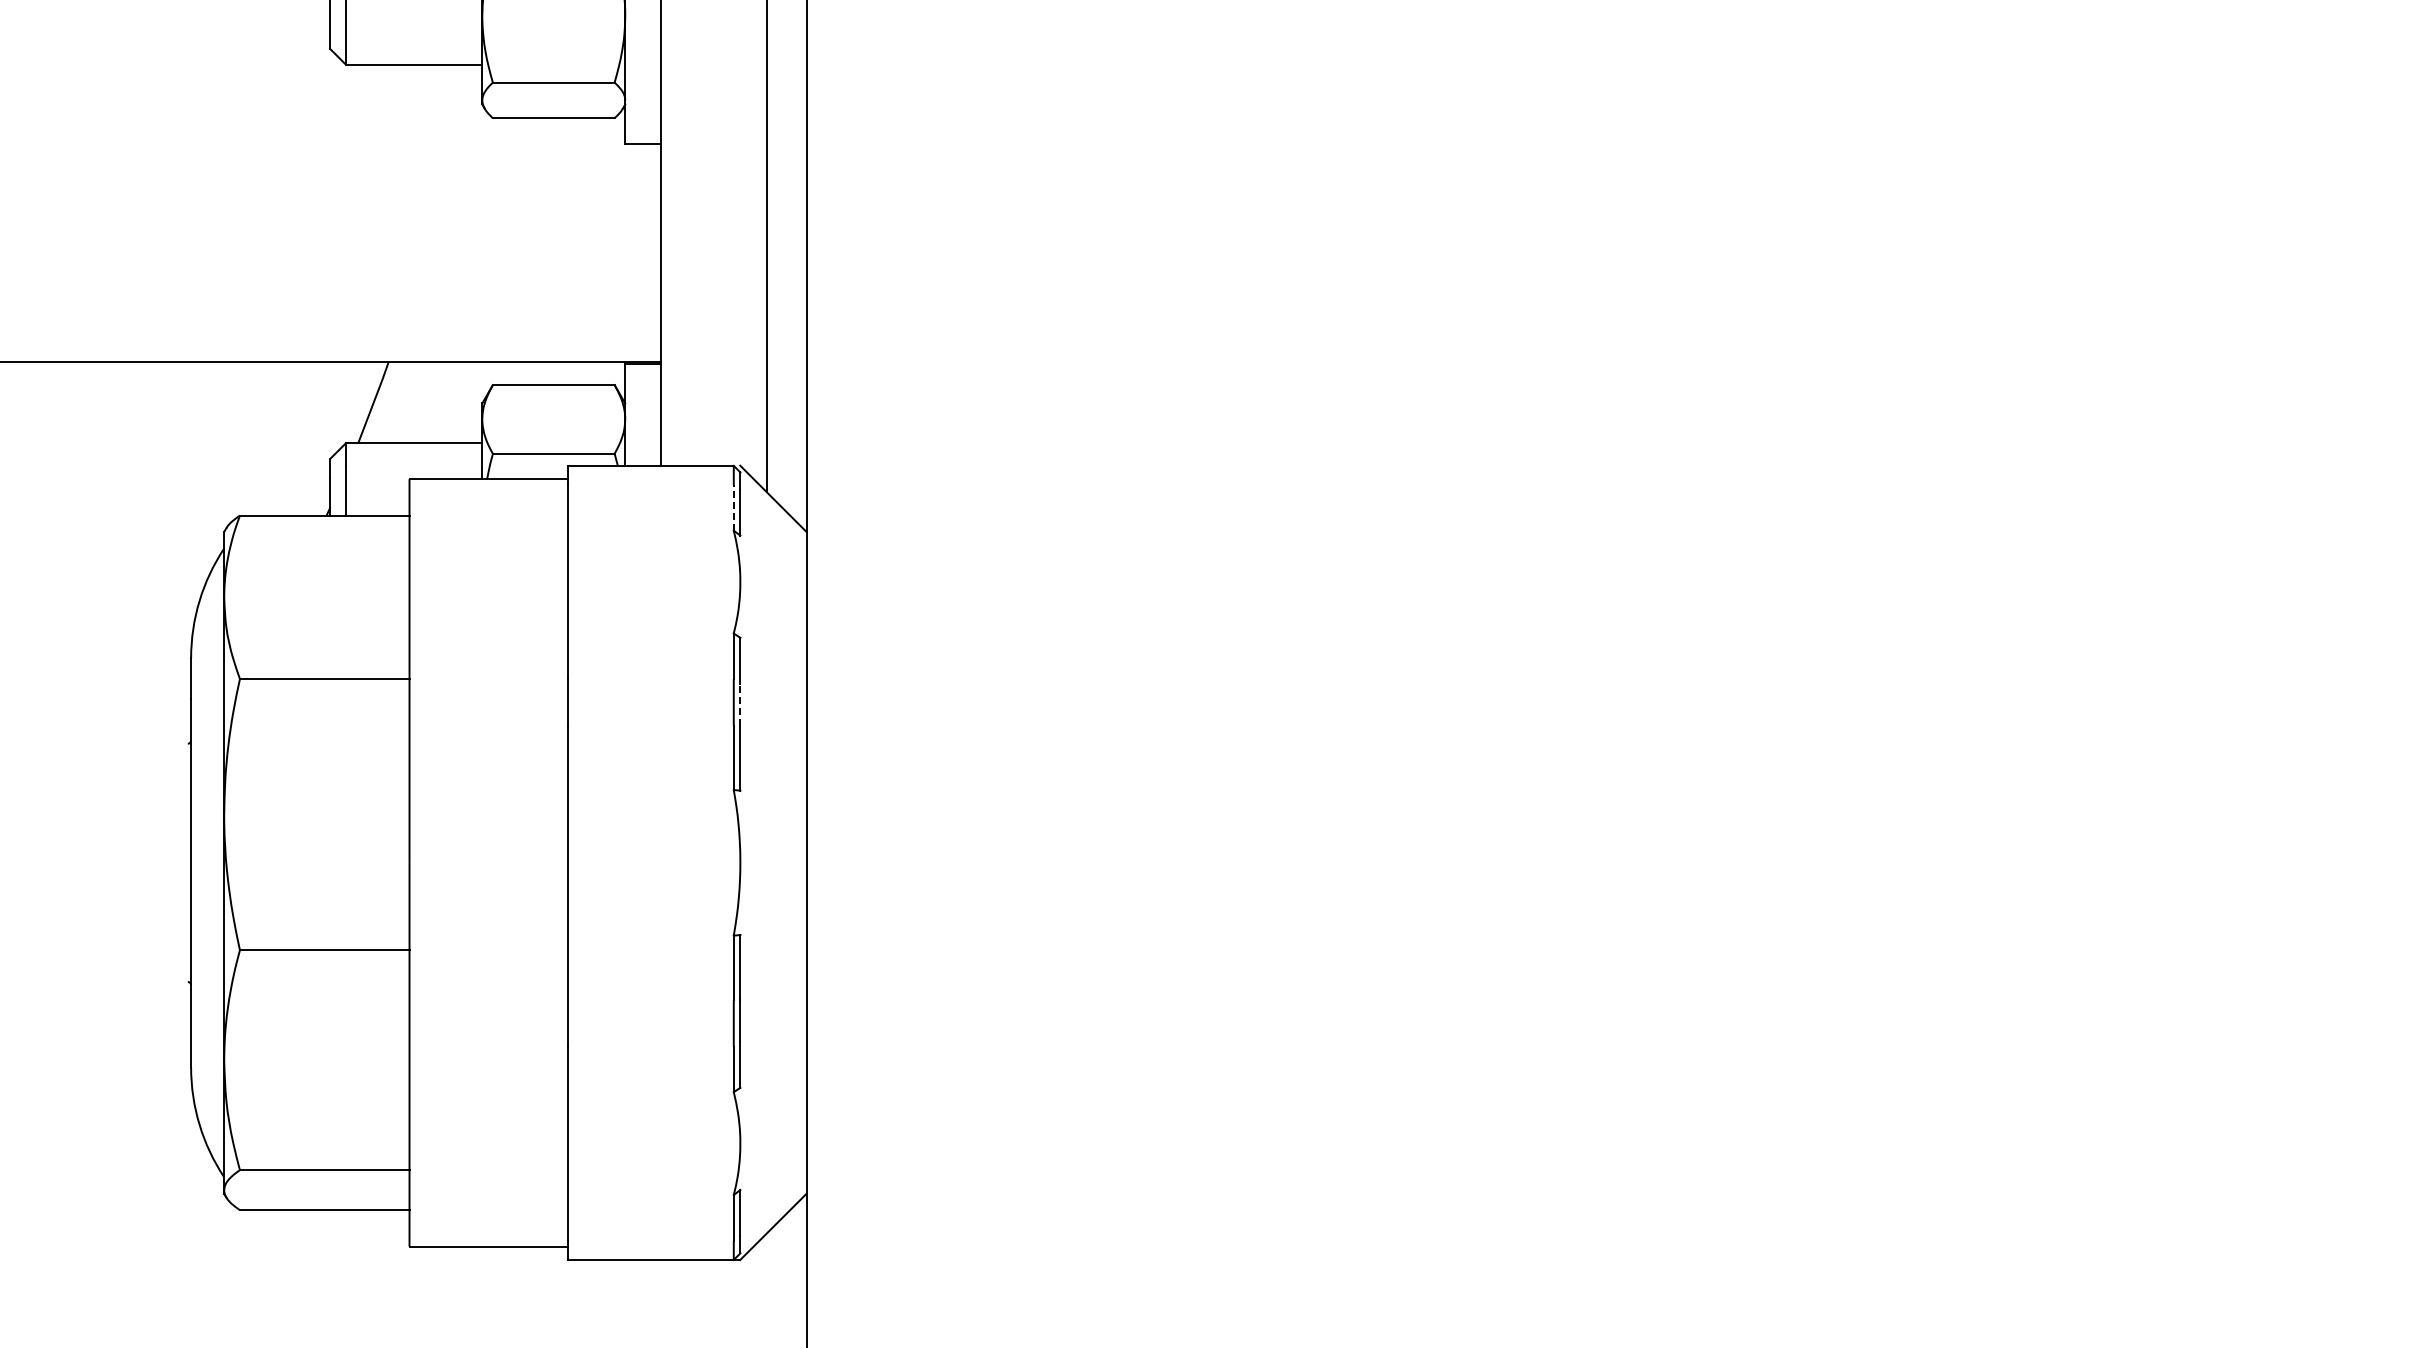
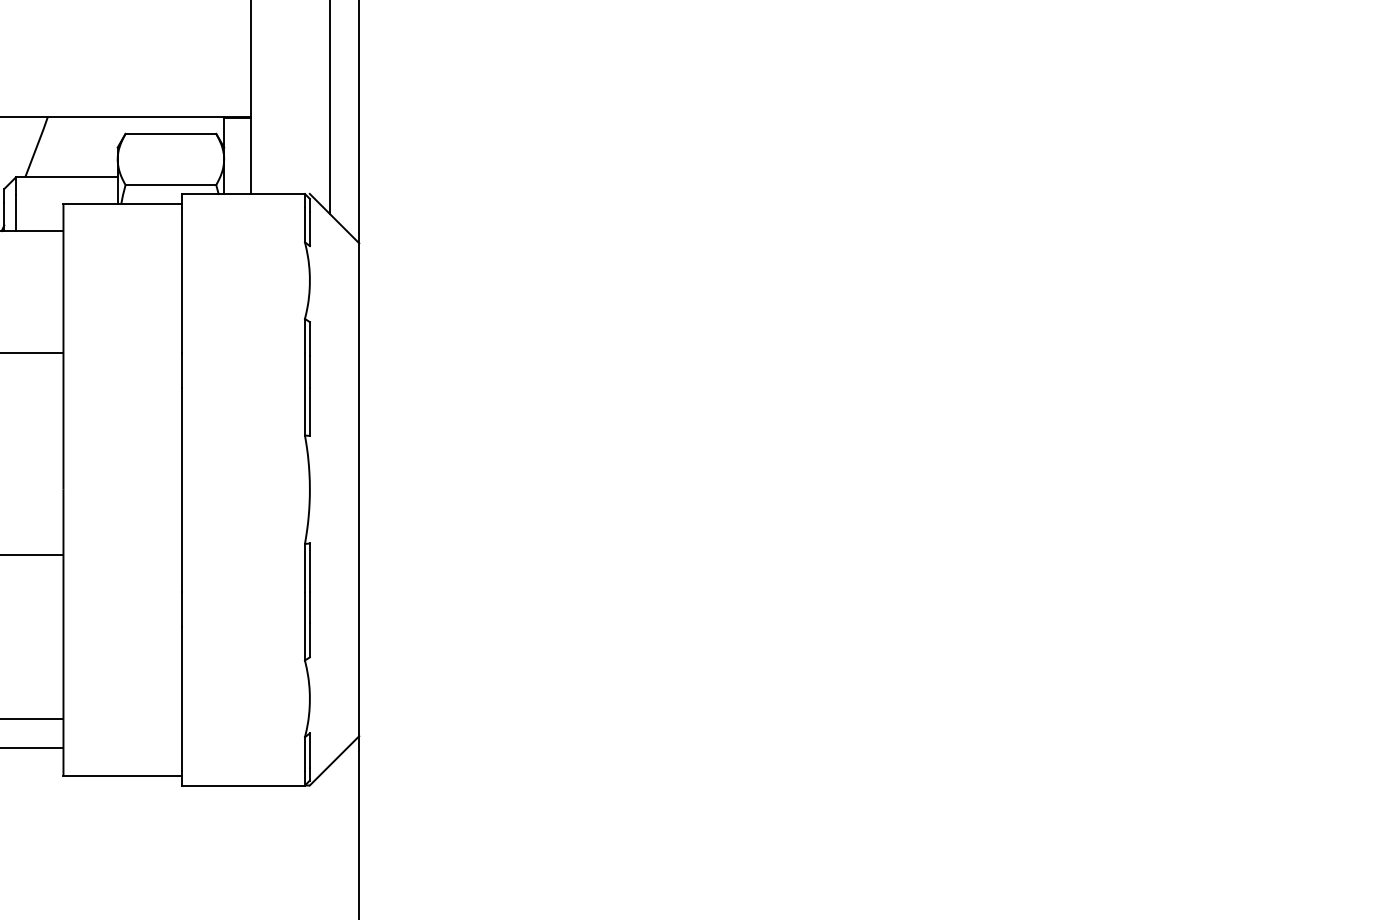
line: (733, 507) -> (304, 225), dashed -> solid
line: (740, 704) -> (309, 371), dashed -> solid

